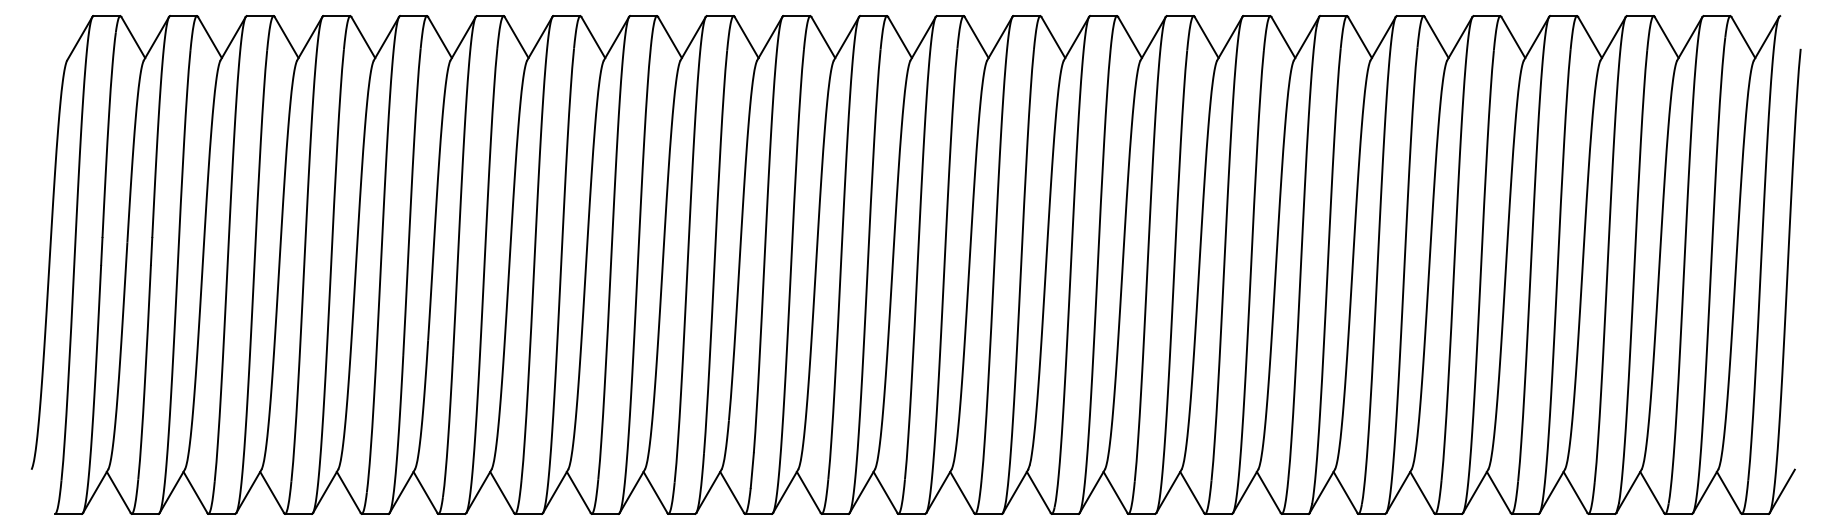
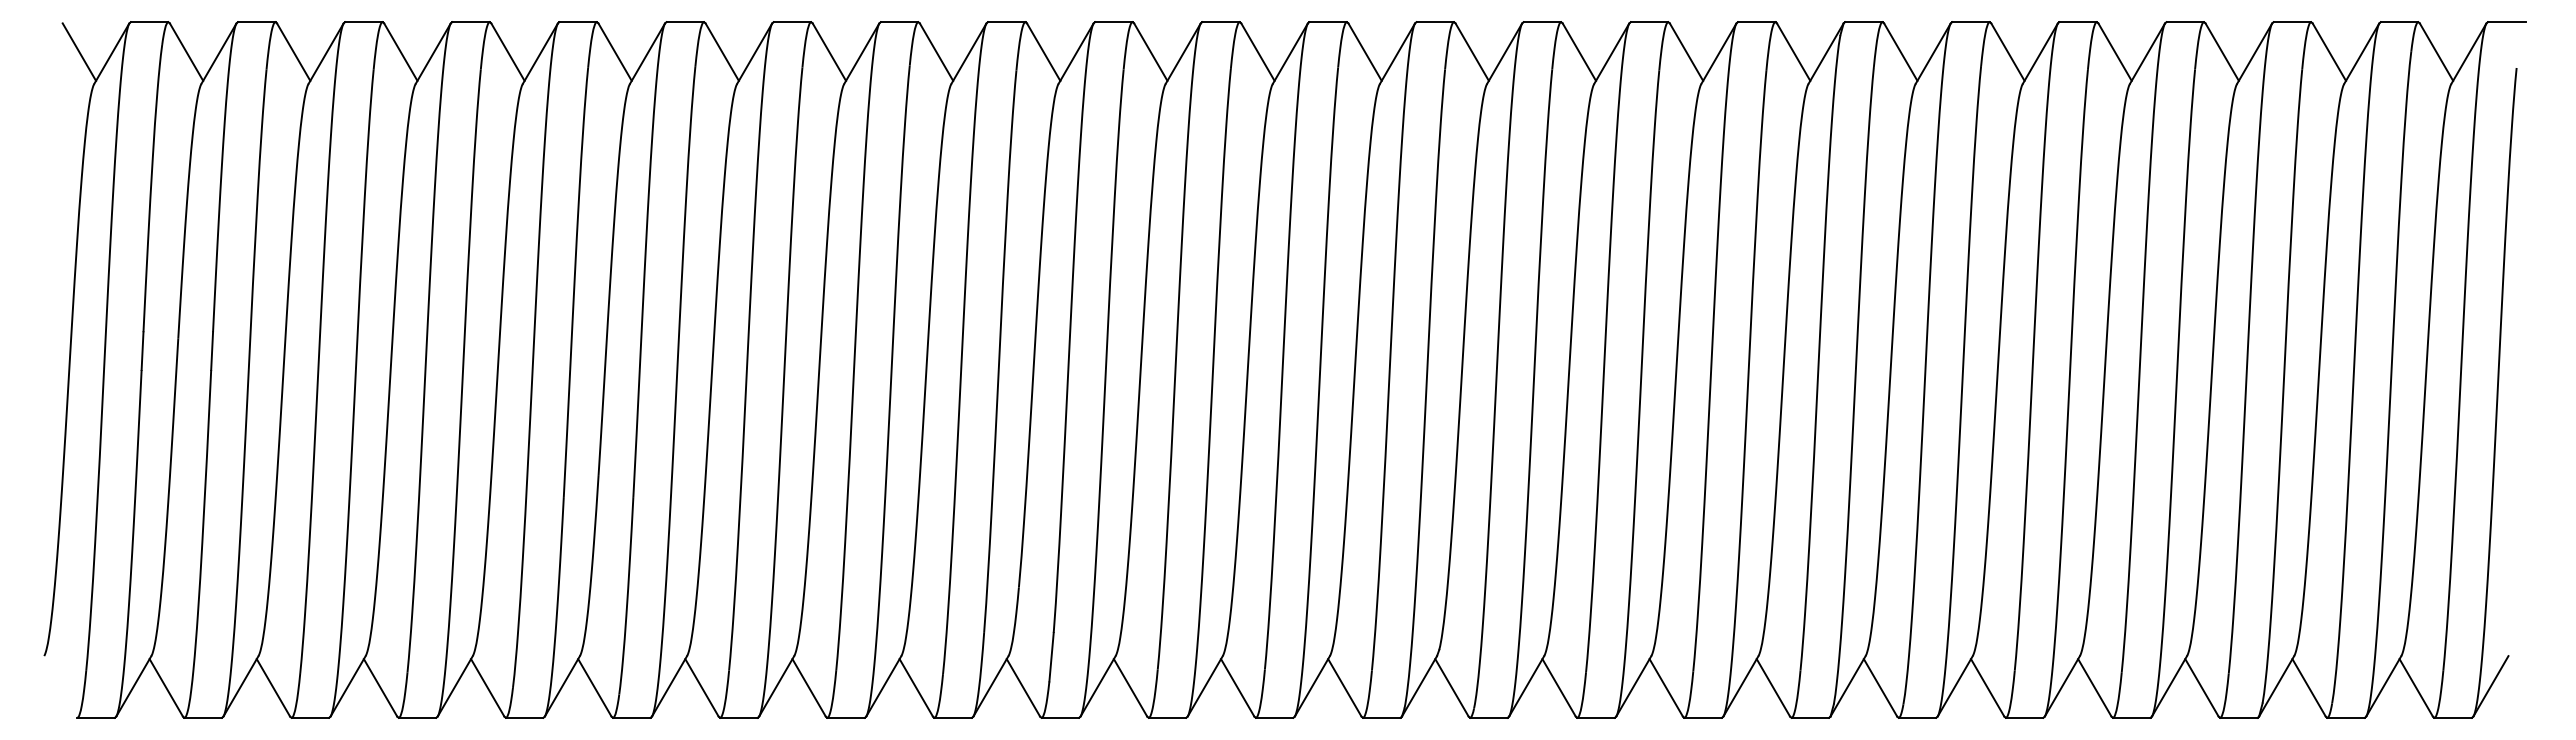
line: (1793, 16) -> (2506, 22), added
line: (56, 37) -> (79, 51), added

